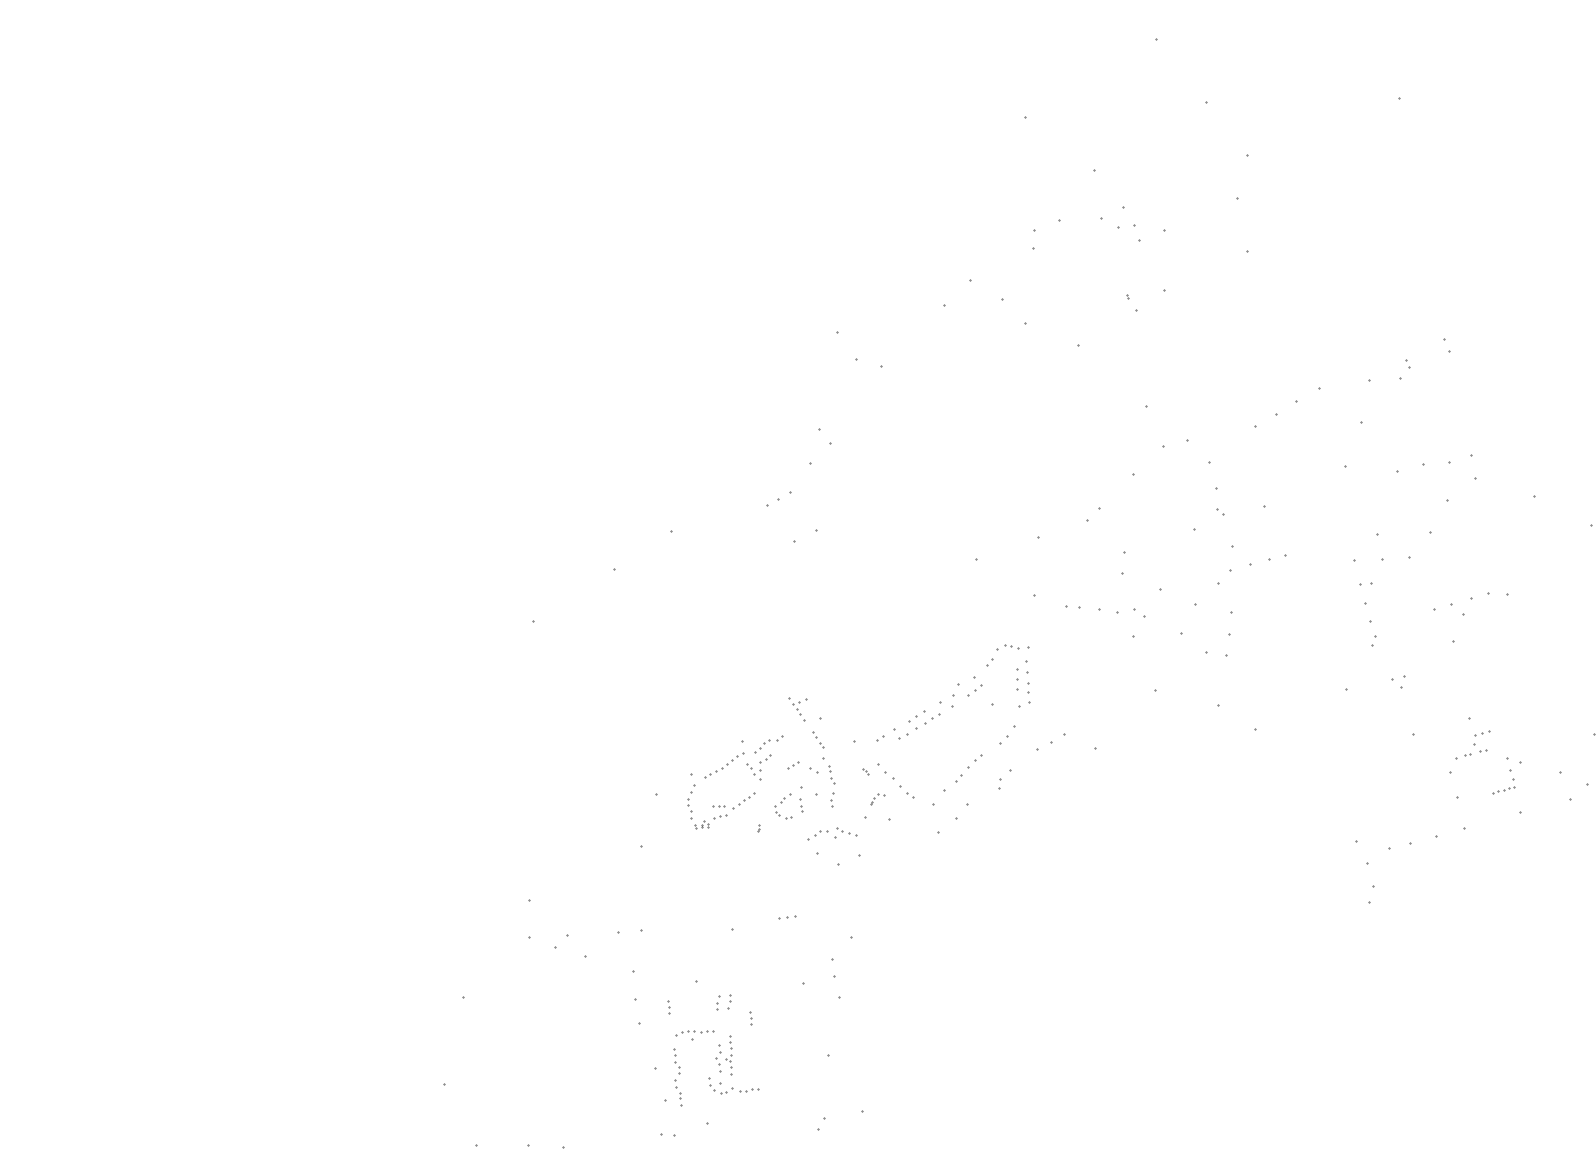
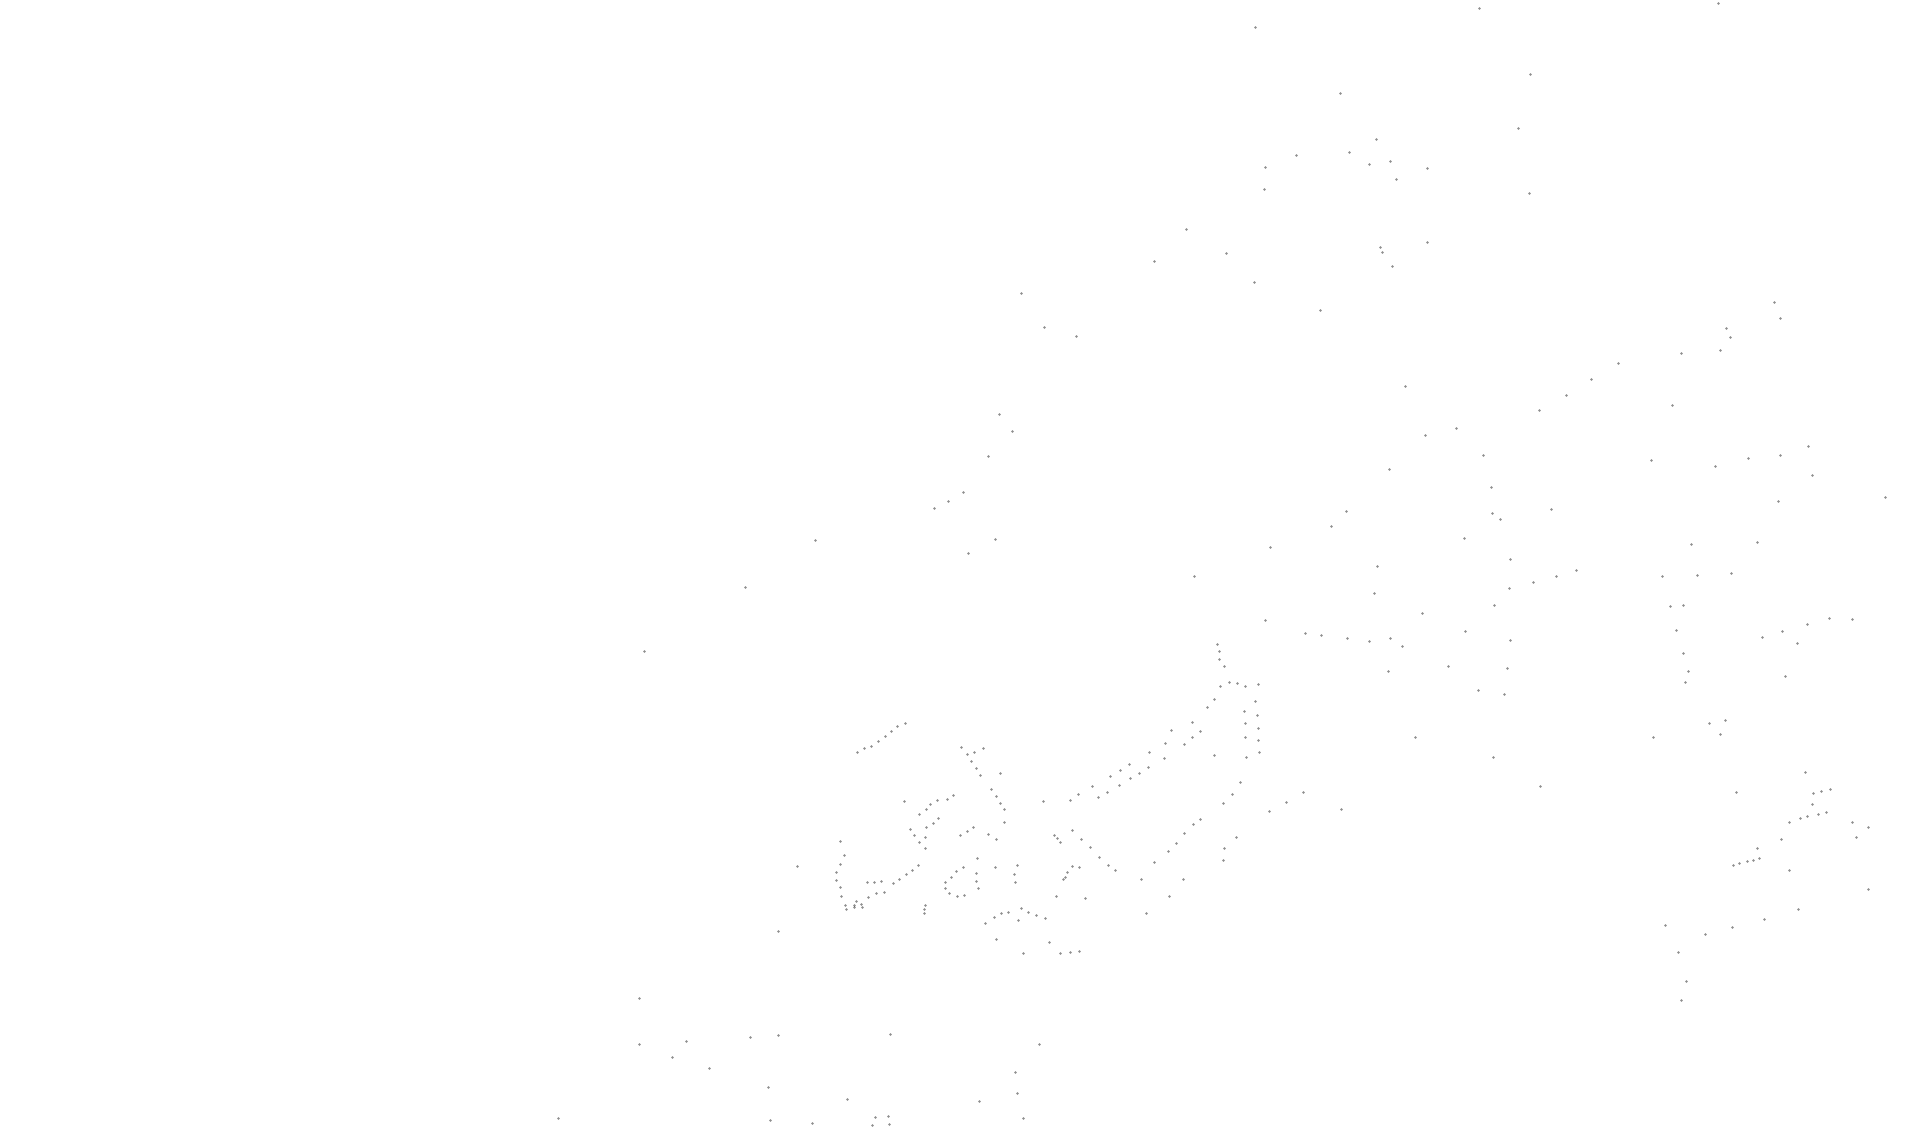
part: (724, 765) -> (881, 738), moved
part: (831, 774) -> (1220, 655), moved
part: (1503, 786) -> (1746, 857), moved
part: (787, 917) -> (1070, 952), moved

